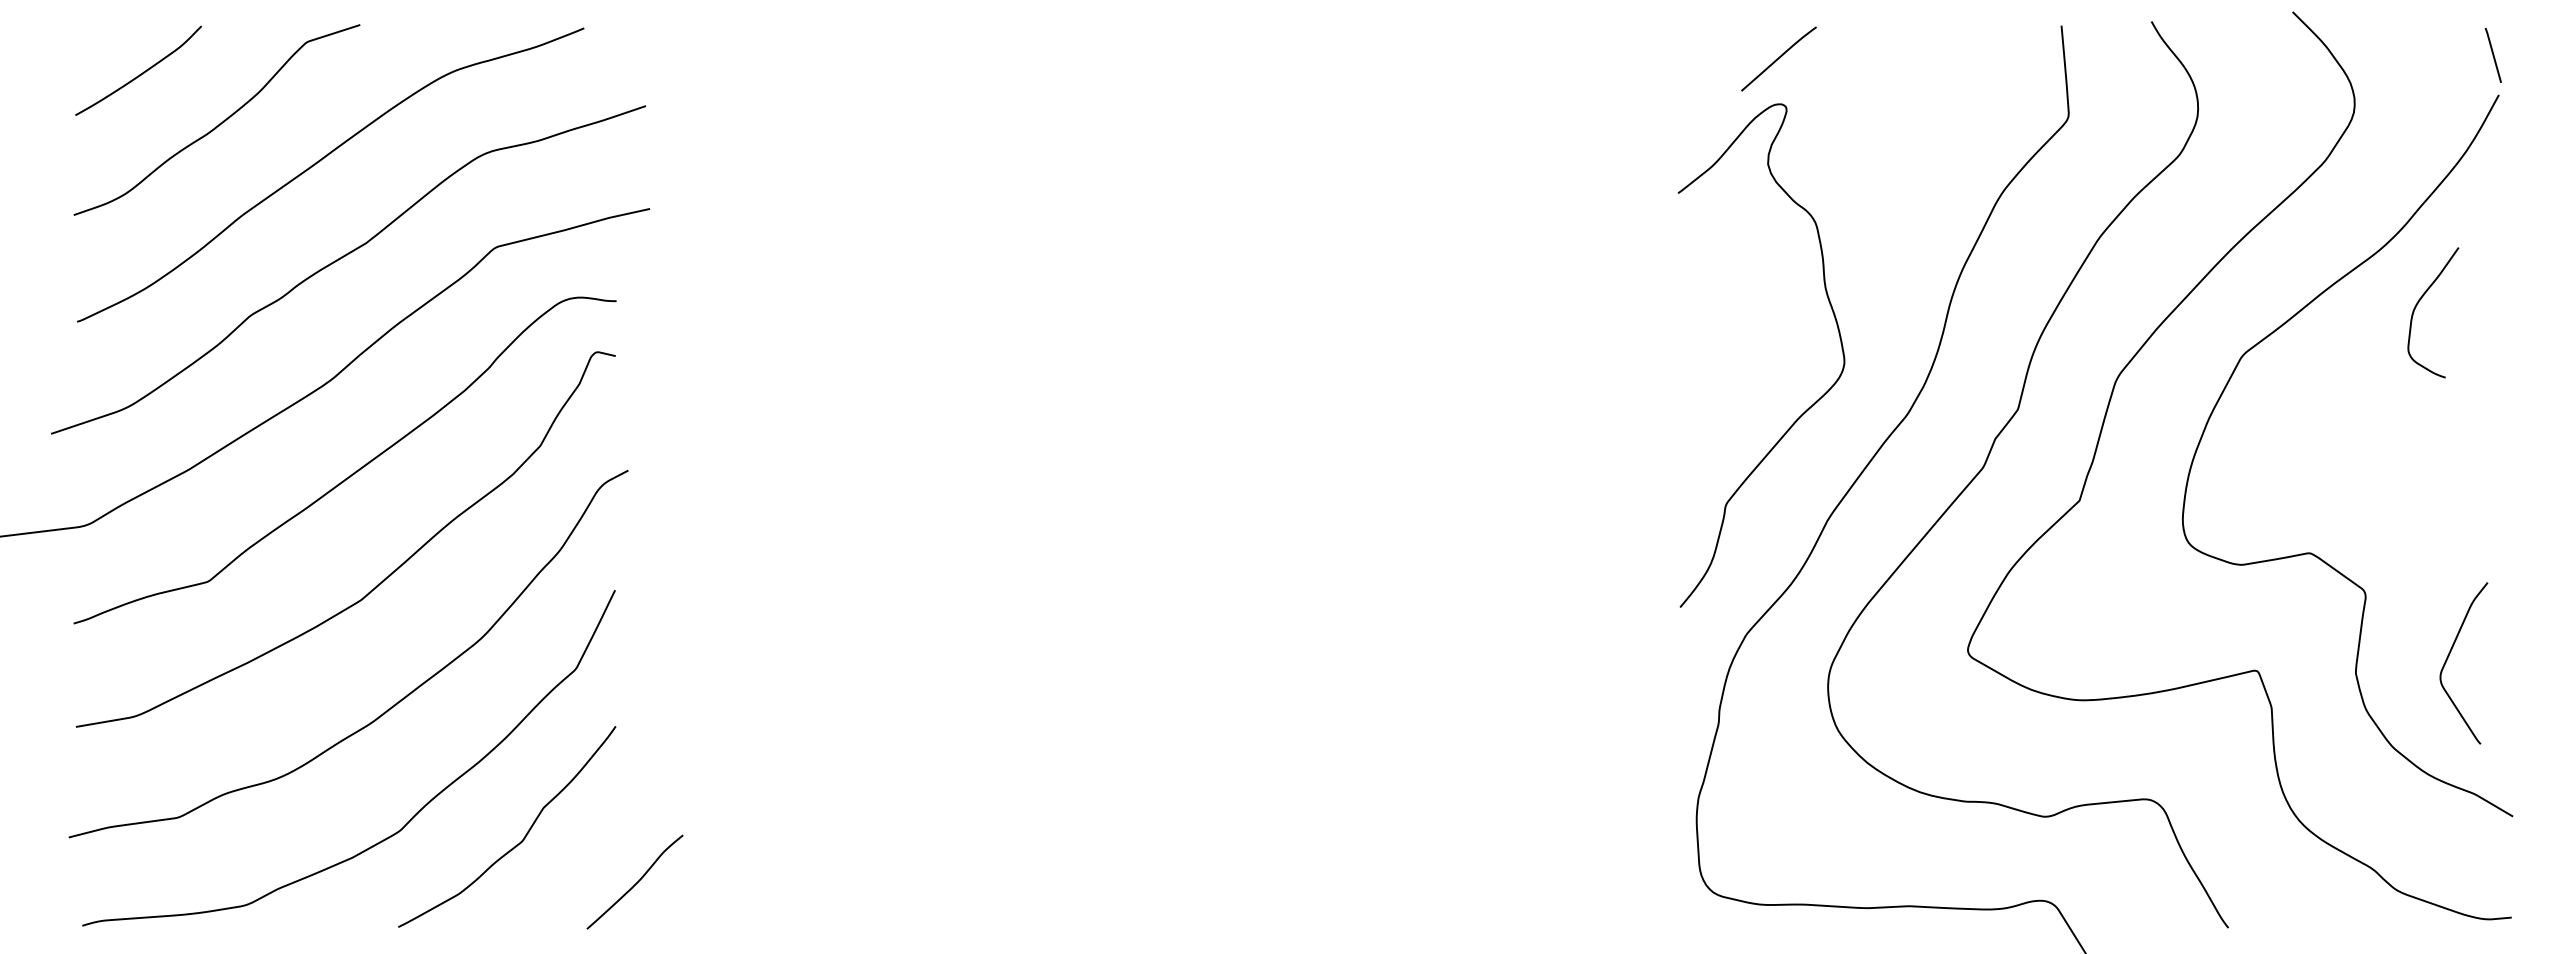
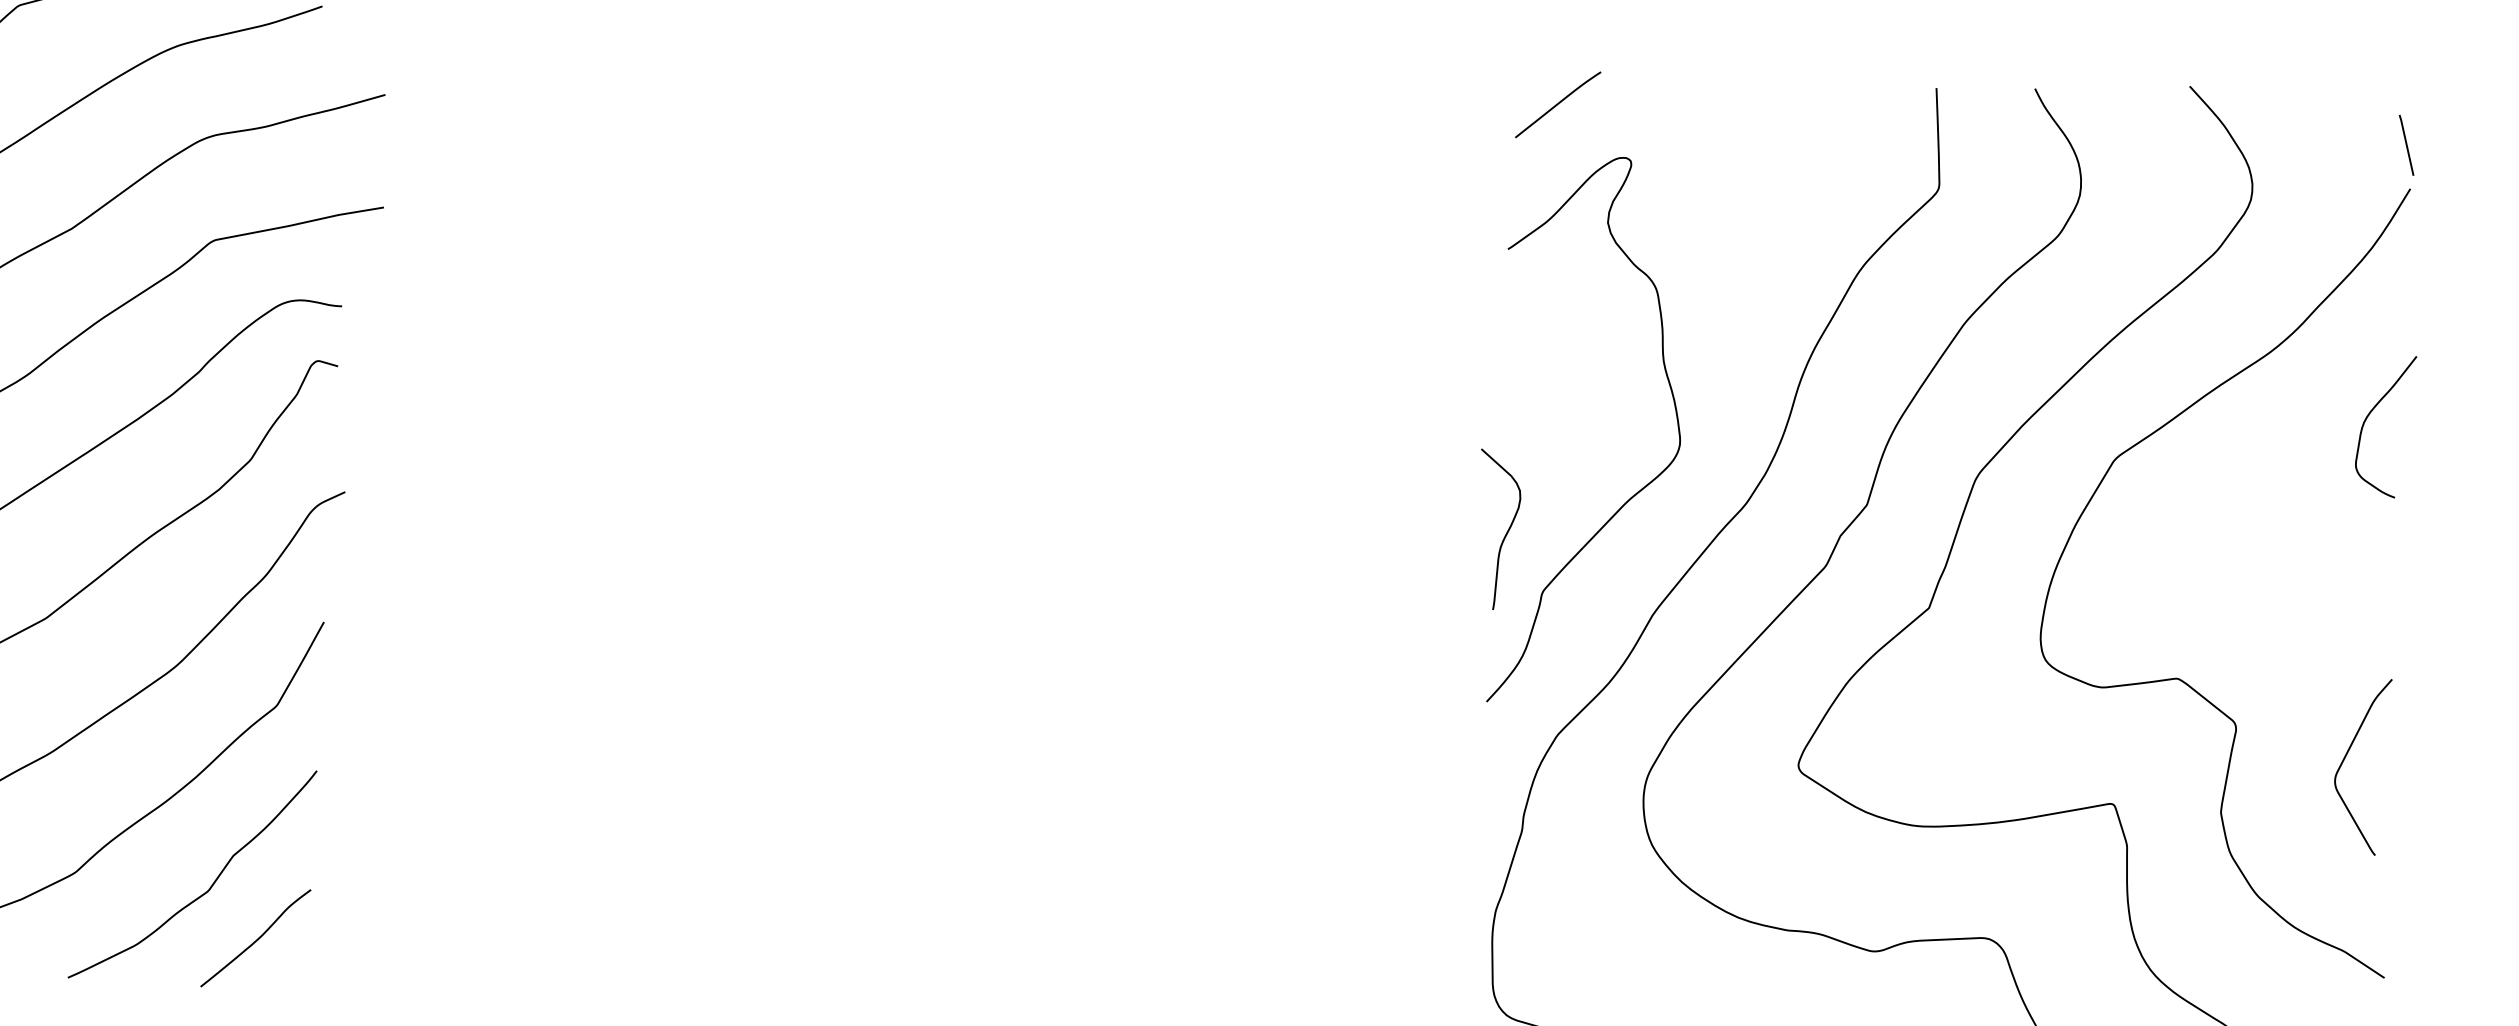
curve: (1778, 58) -> (1557, 104), moved
curve: (2419, 302) -> (2370, 414), moved
curve: (1689, 452) -> (1505, 533), added
curve: (2449, 656) -> (2346, 757), moved
curve: (636, 882) -> (257, 938), moved

